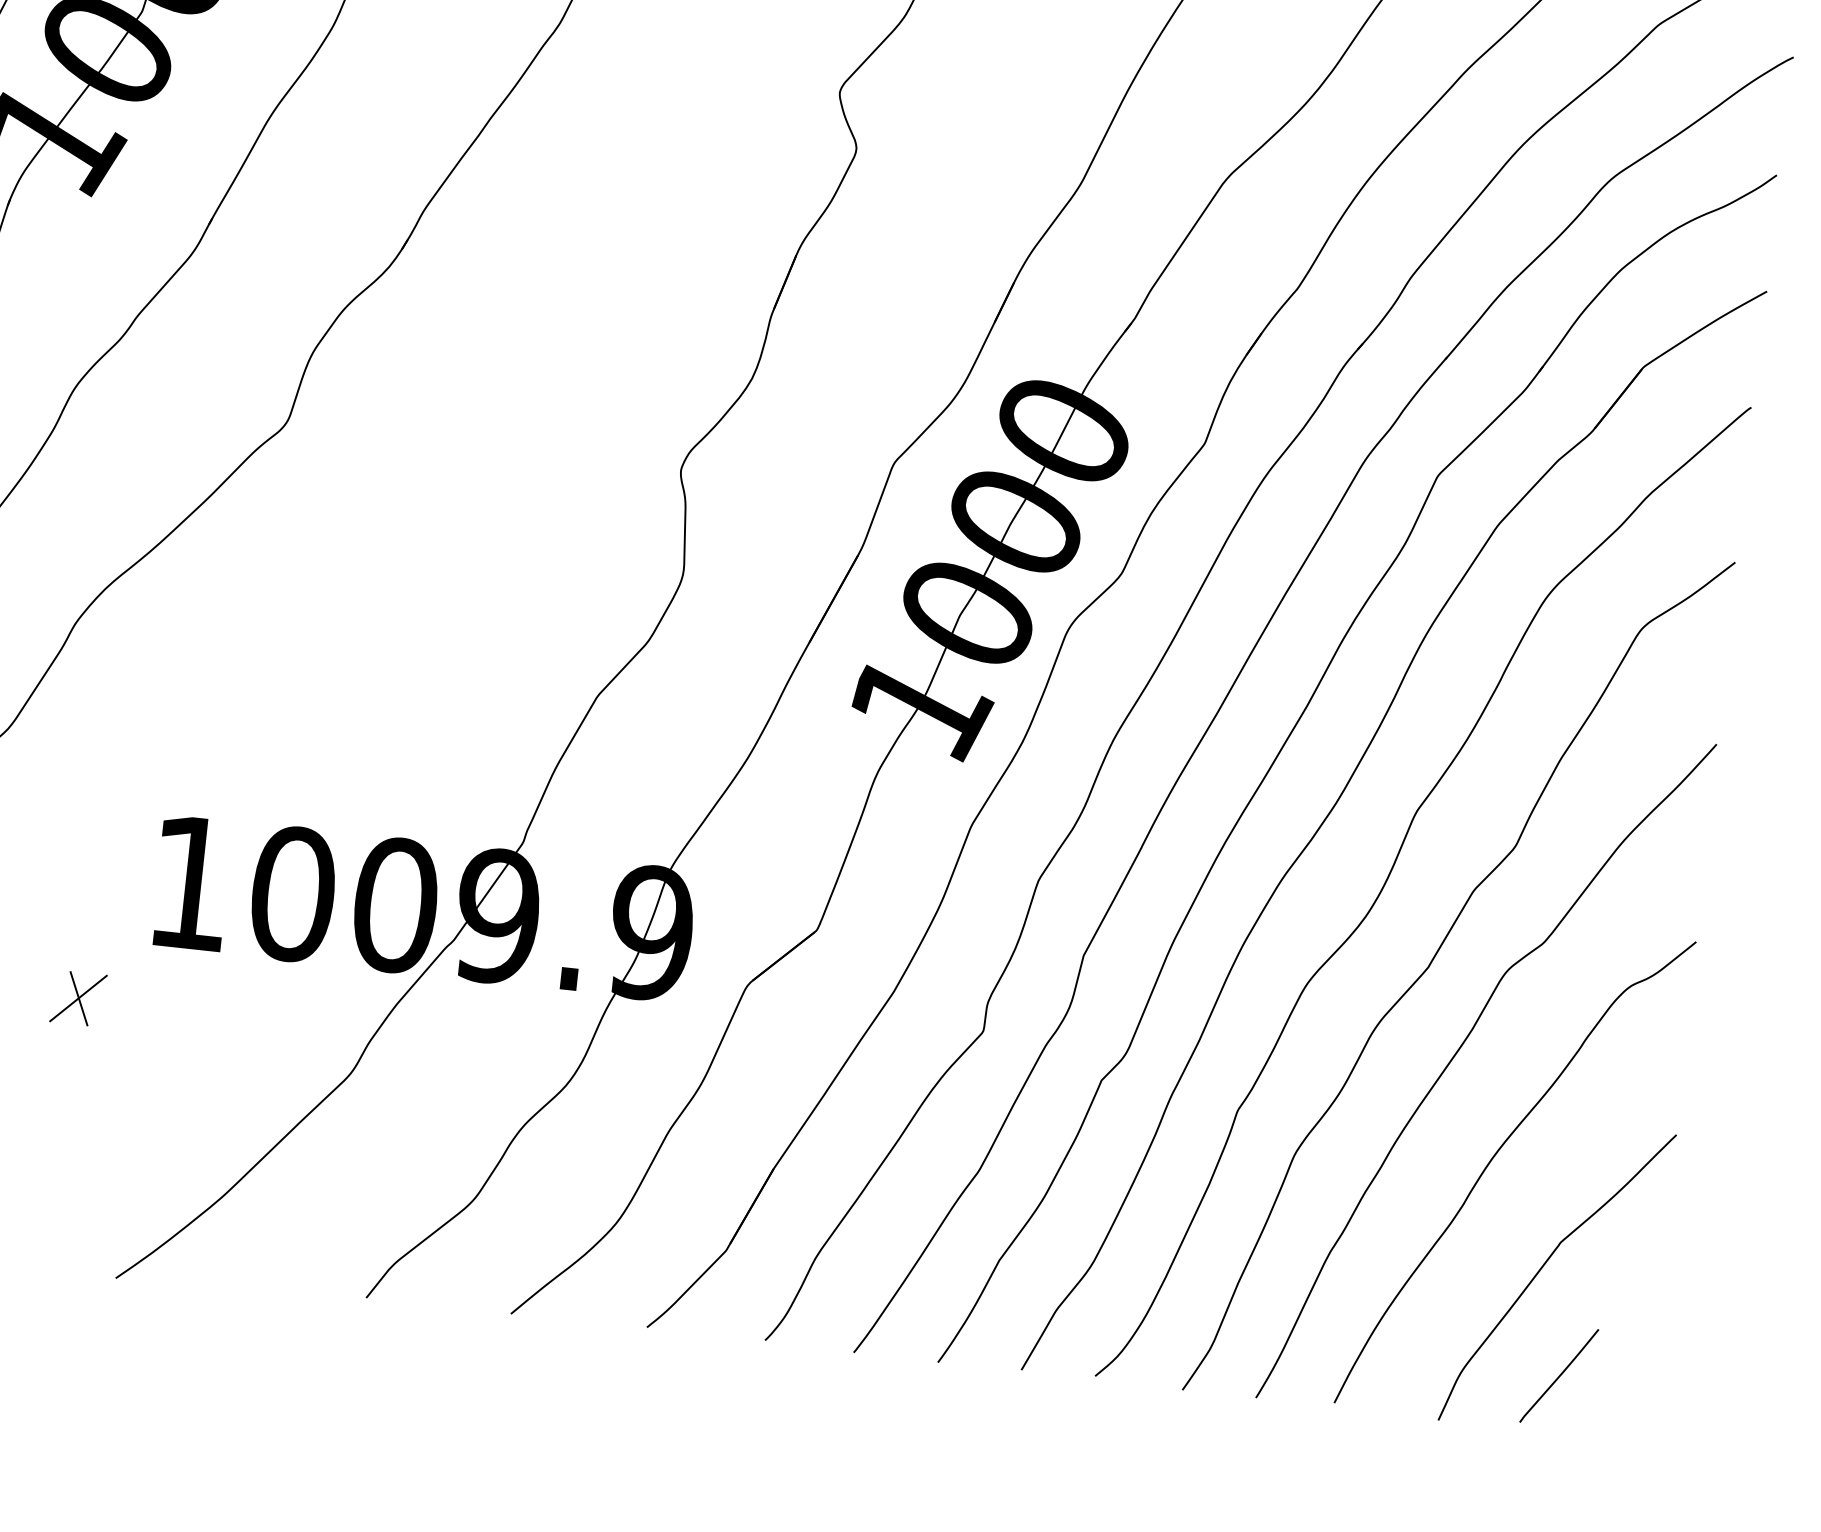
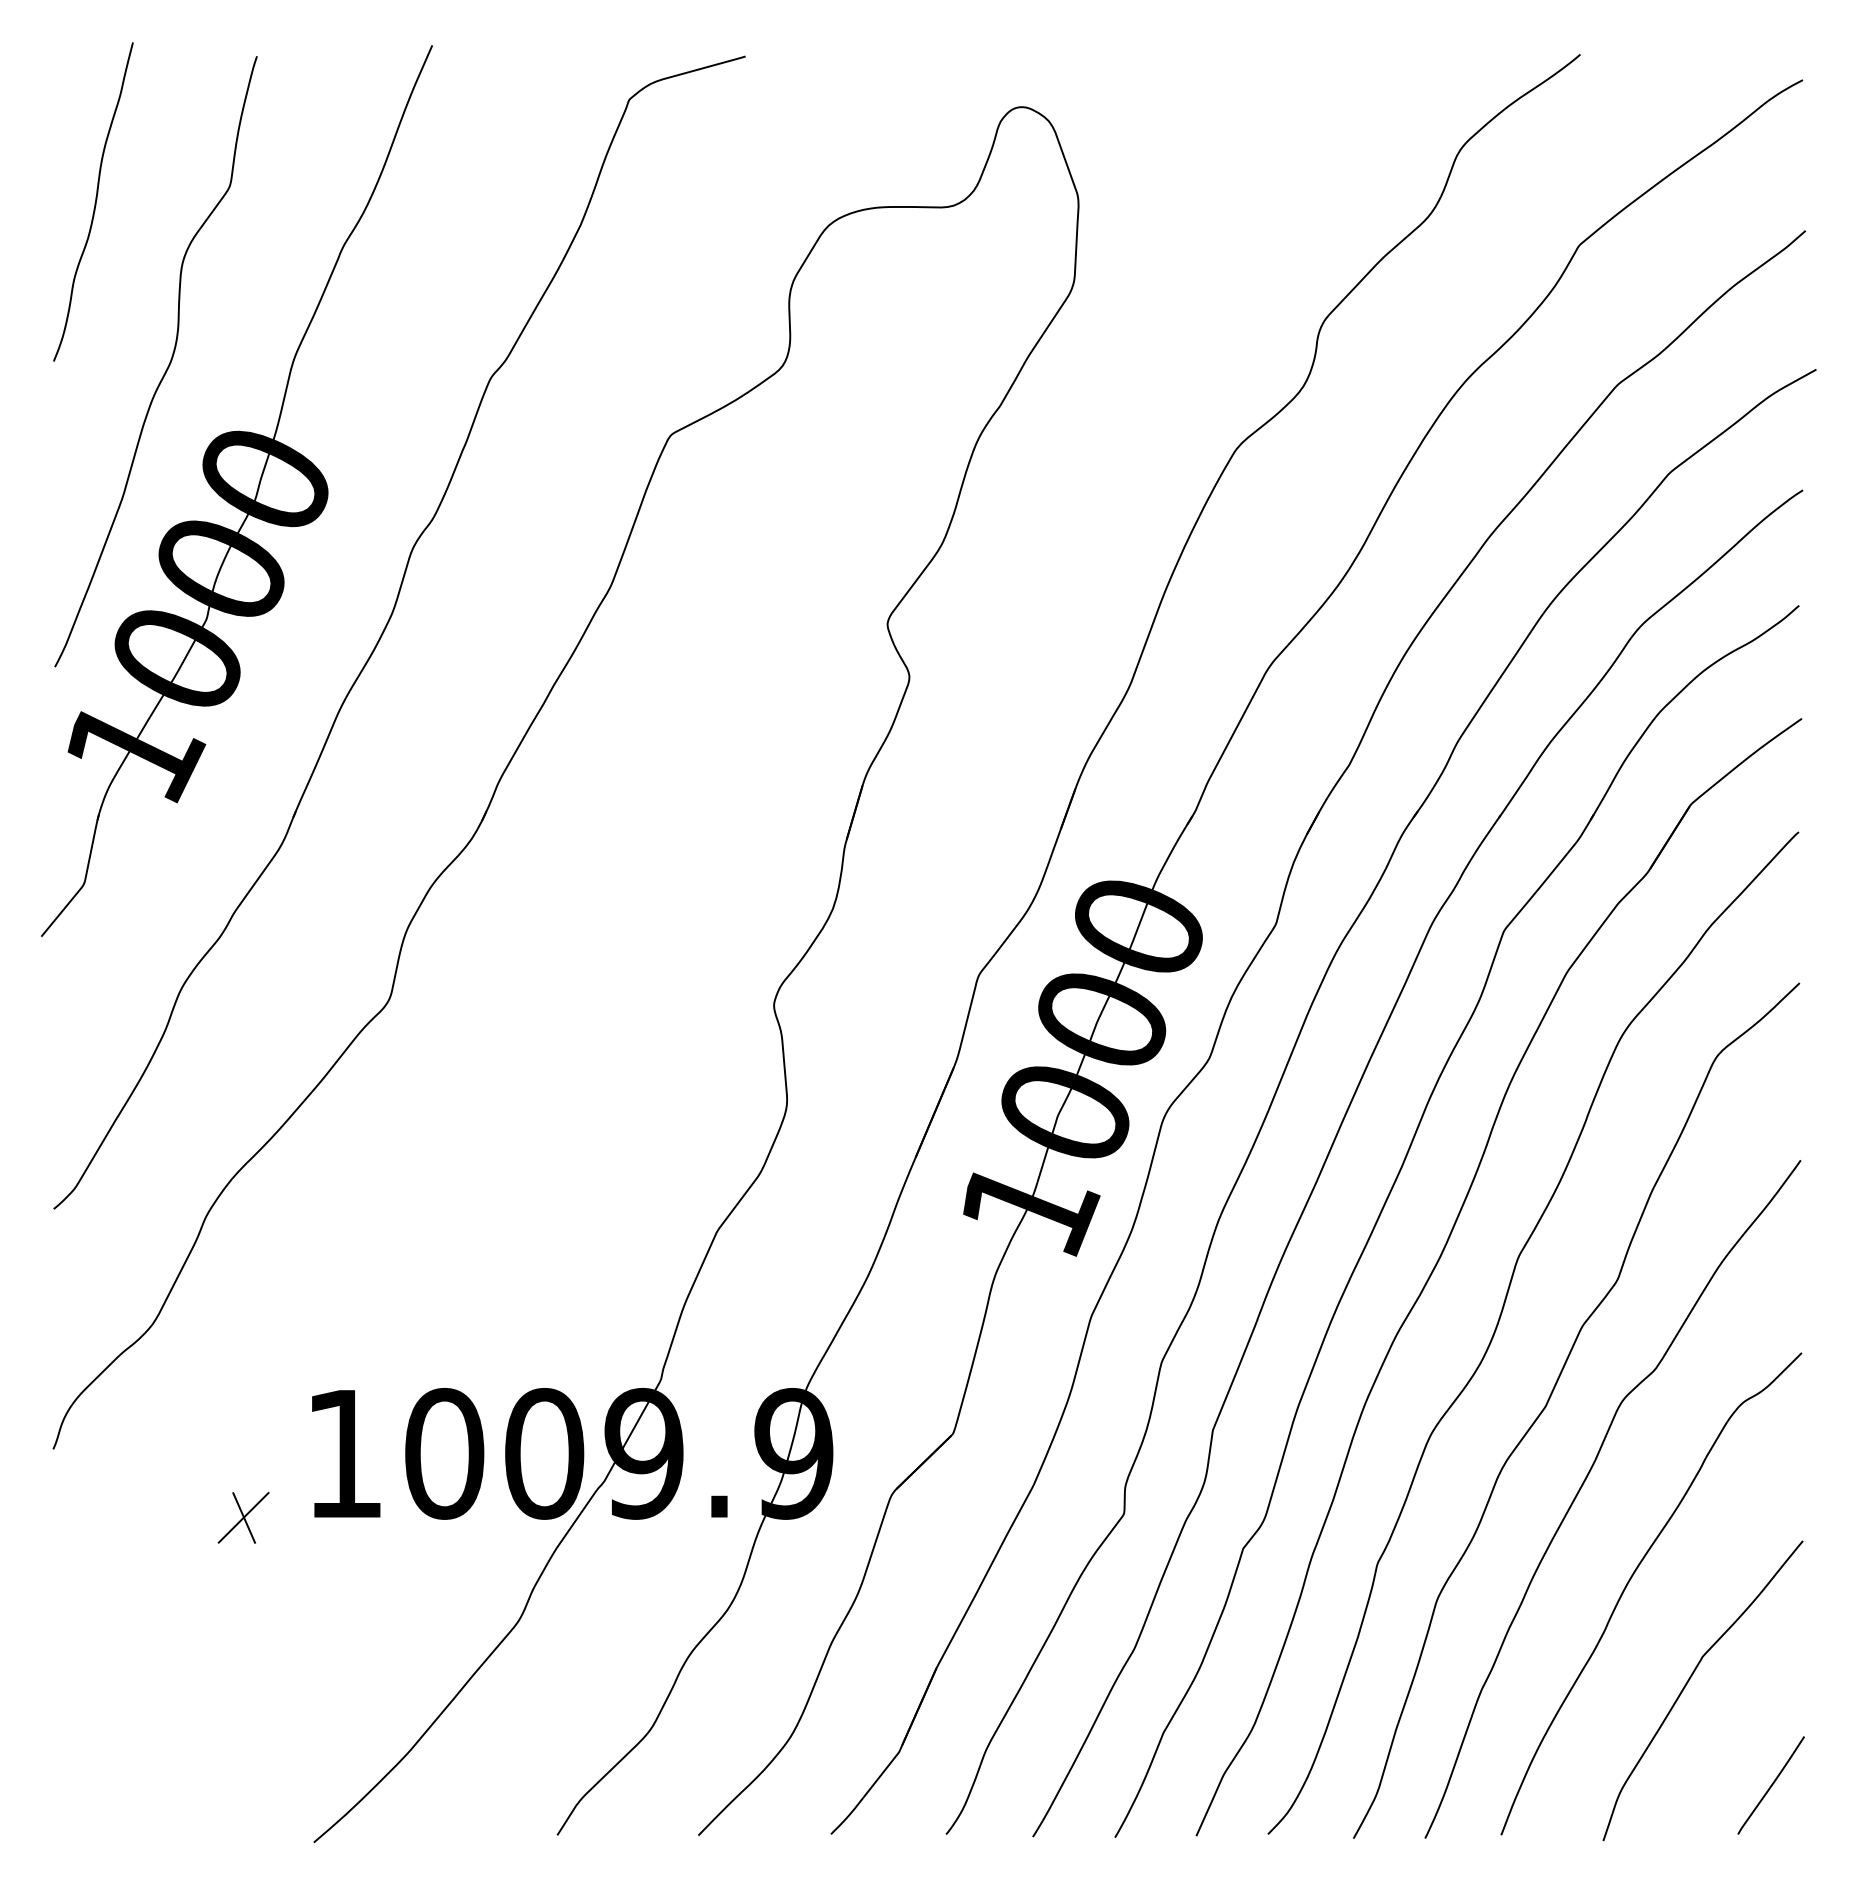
part: (78, 998) -> (243, 1517), moved
line: (1558, 1375) -> (1770, 1785), moved

